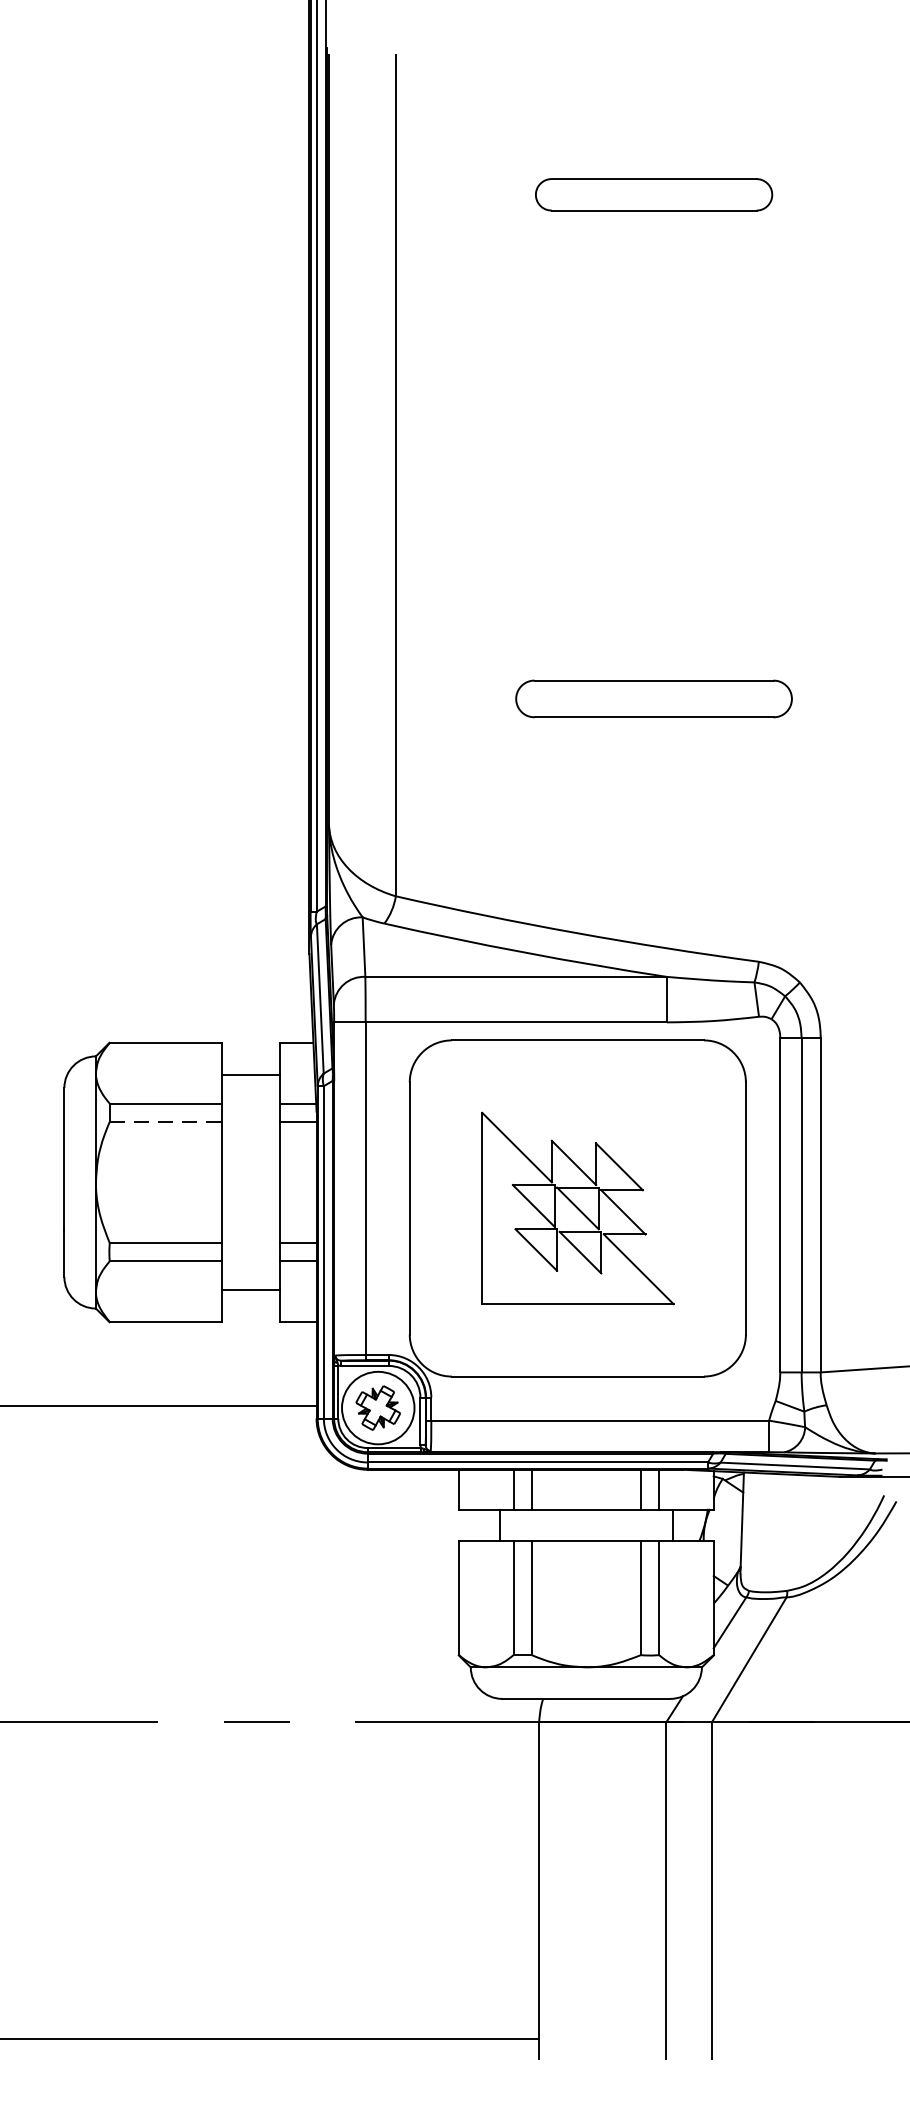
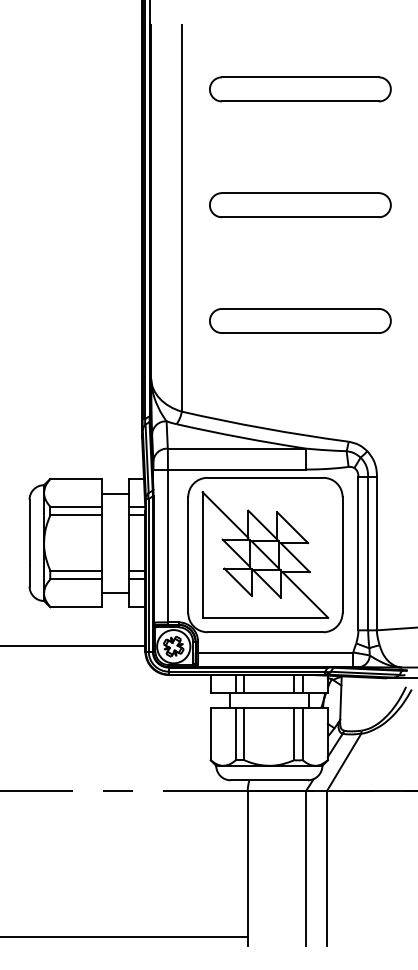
part: (654, 194) -> (300, 89), size x1.67
part: (654, 447) -> (300, 205), added
part: (654, 697) -> (300, 320), size x1.43
line: (166, 1122) -> (76, 515), dashed -> solid
part: (578, 1207) -> (265, 554), size x1.43

